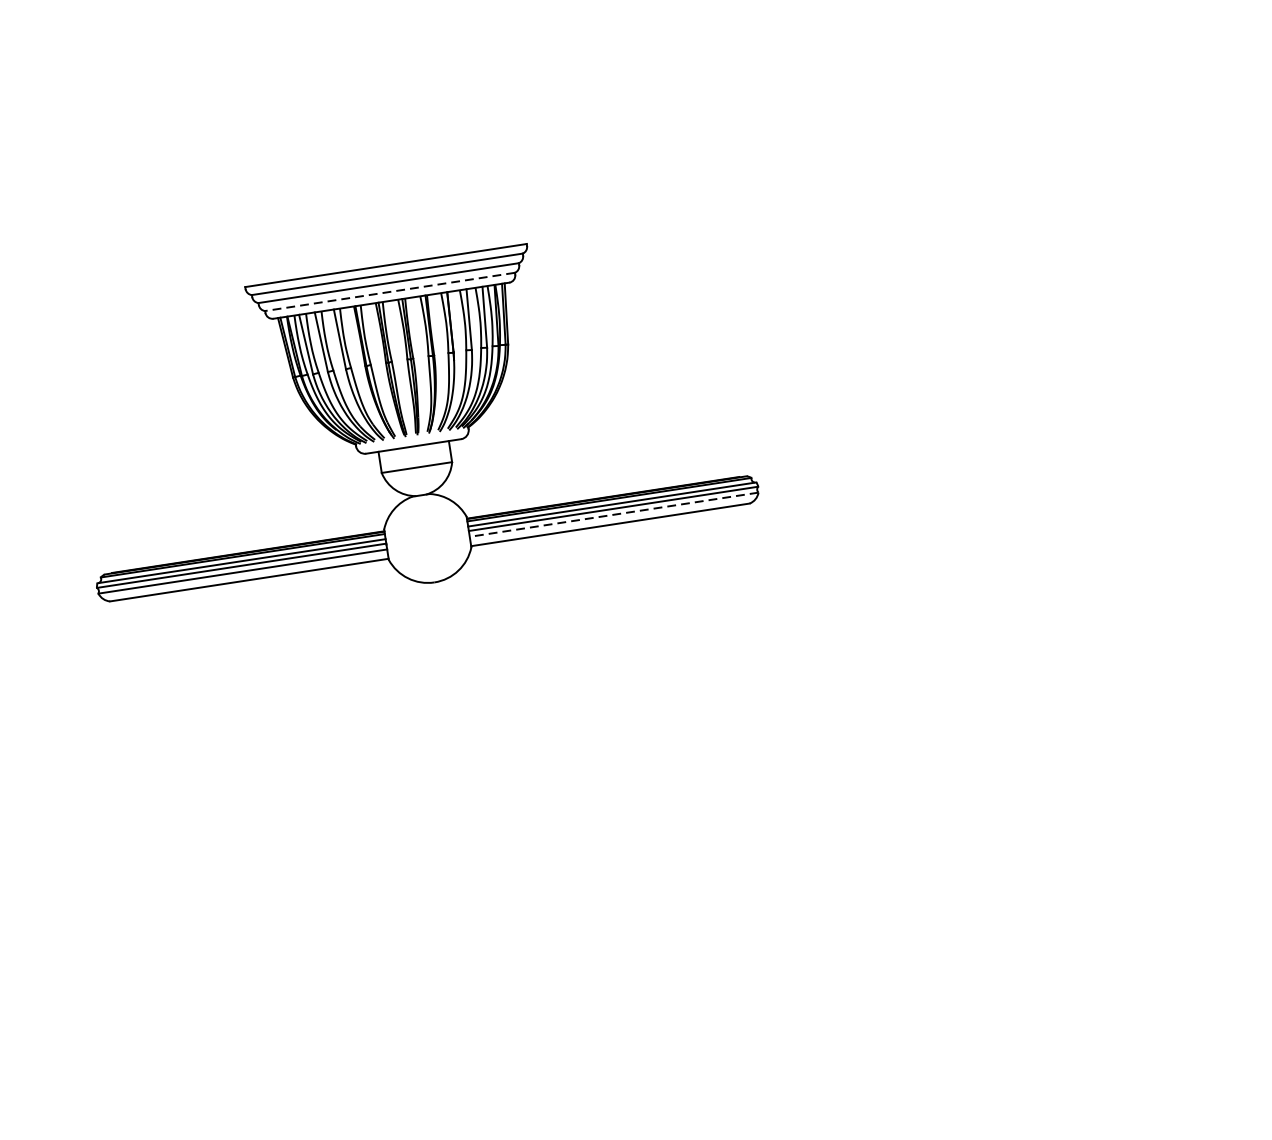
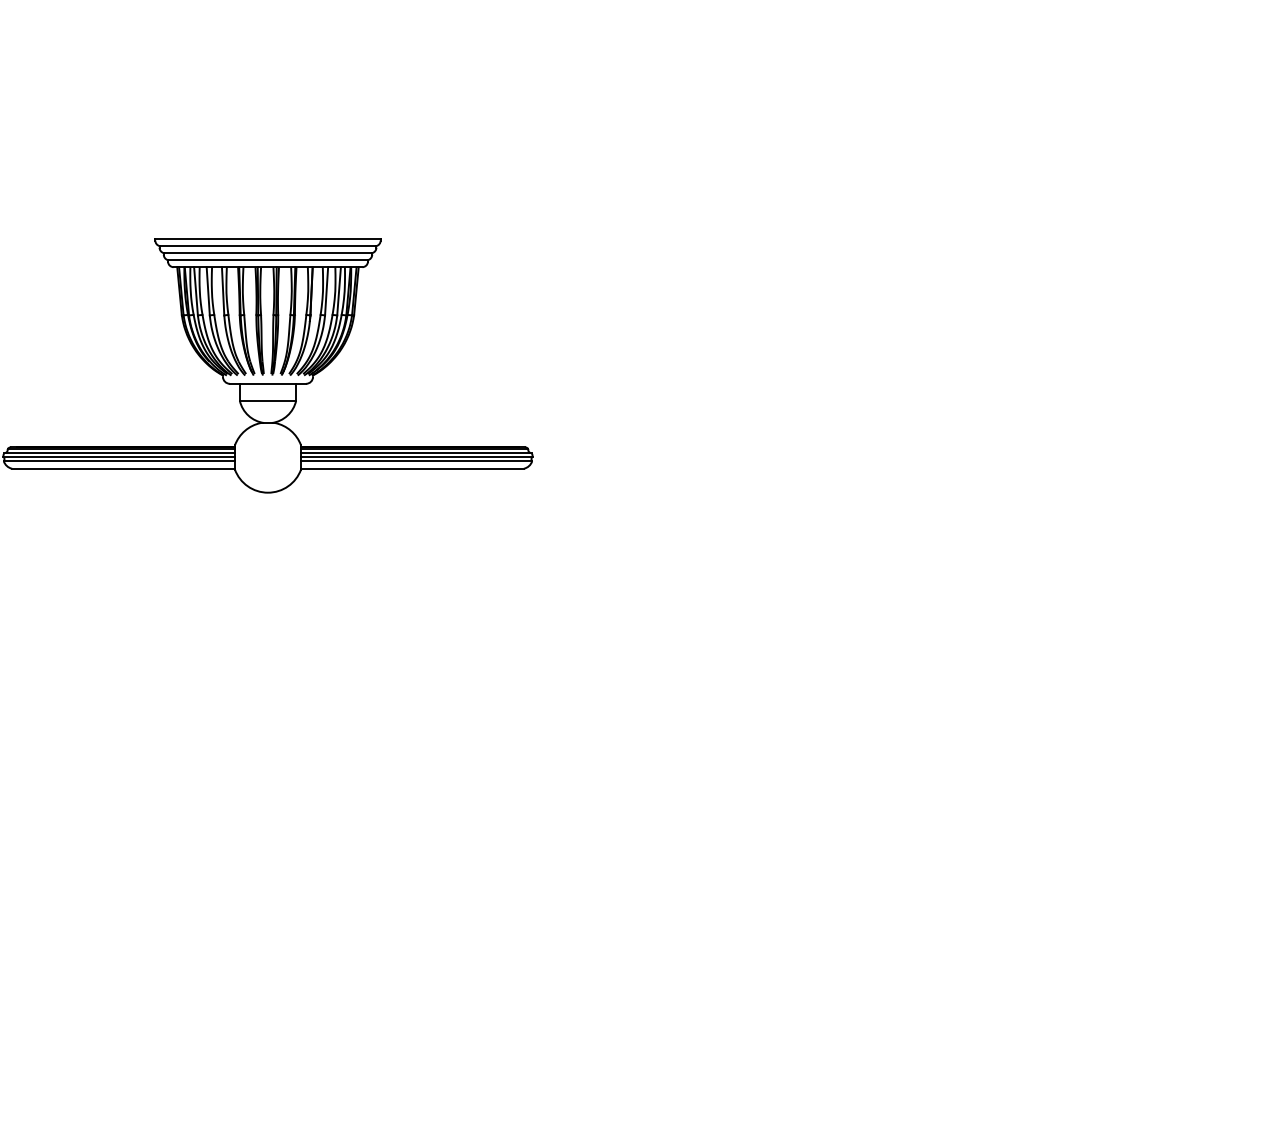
line: (390, 292) -> (268, 260), dashed -> solid
line: (614, 515) -> (416, 461), dashed -> solid

